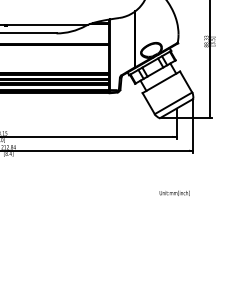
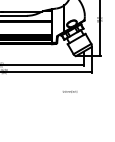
text: (173, 192) -> (69, 91), moved

